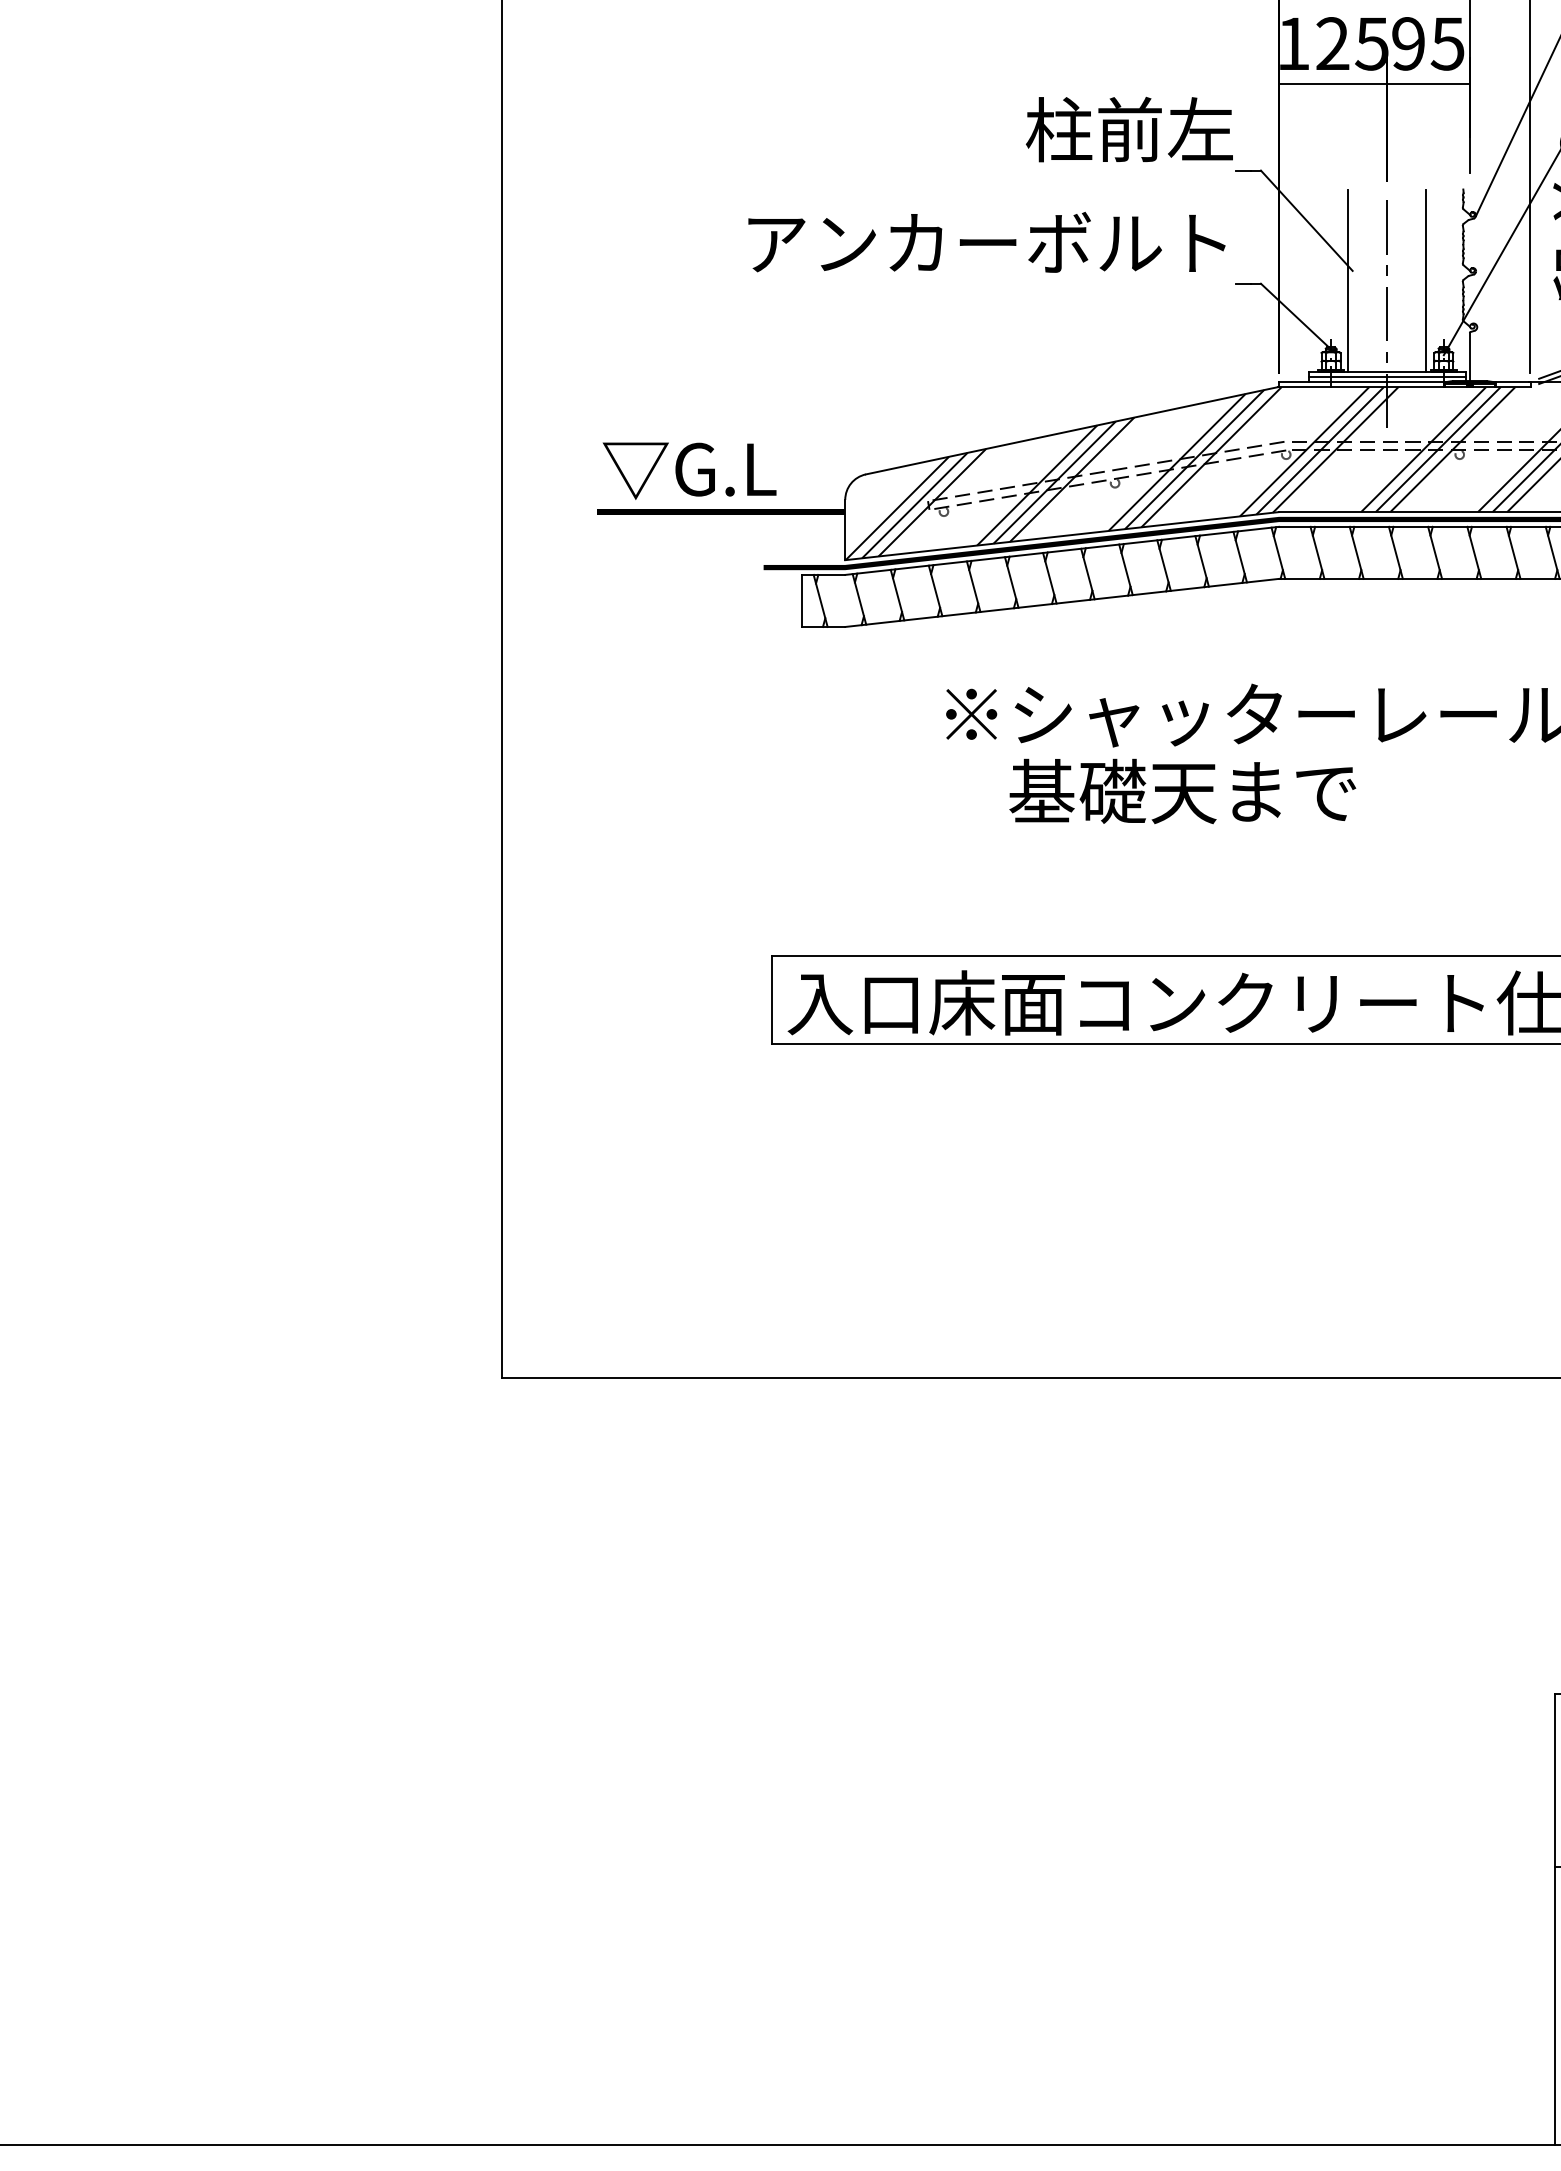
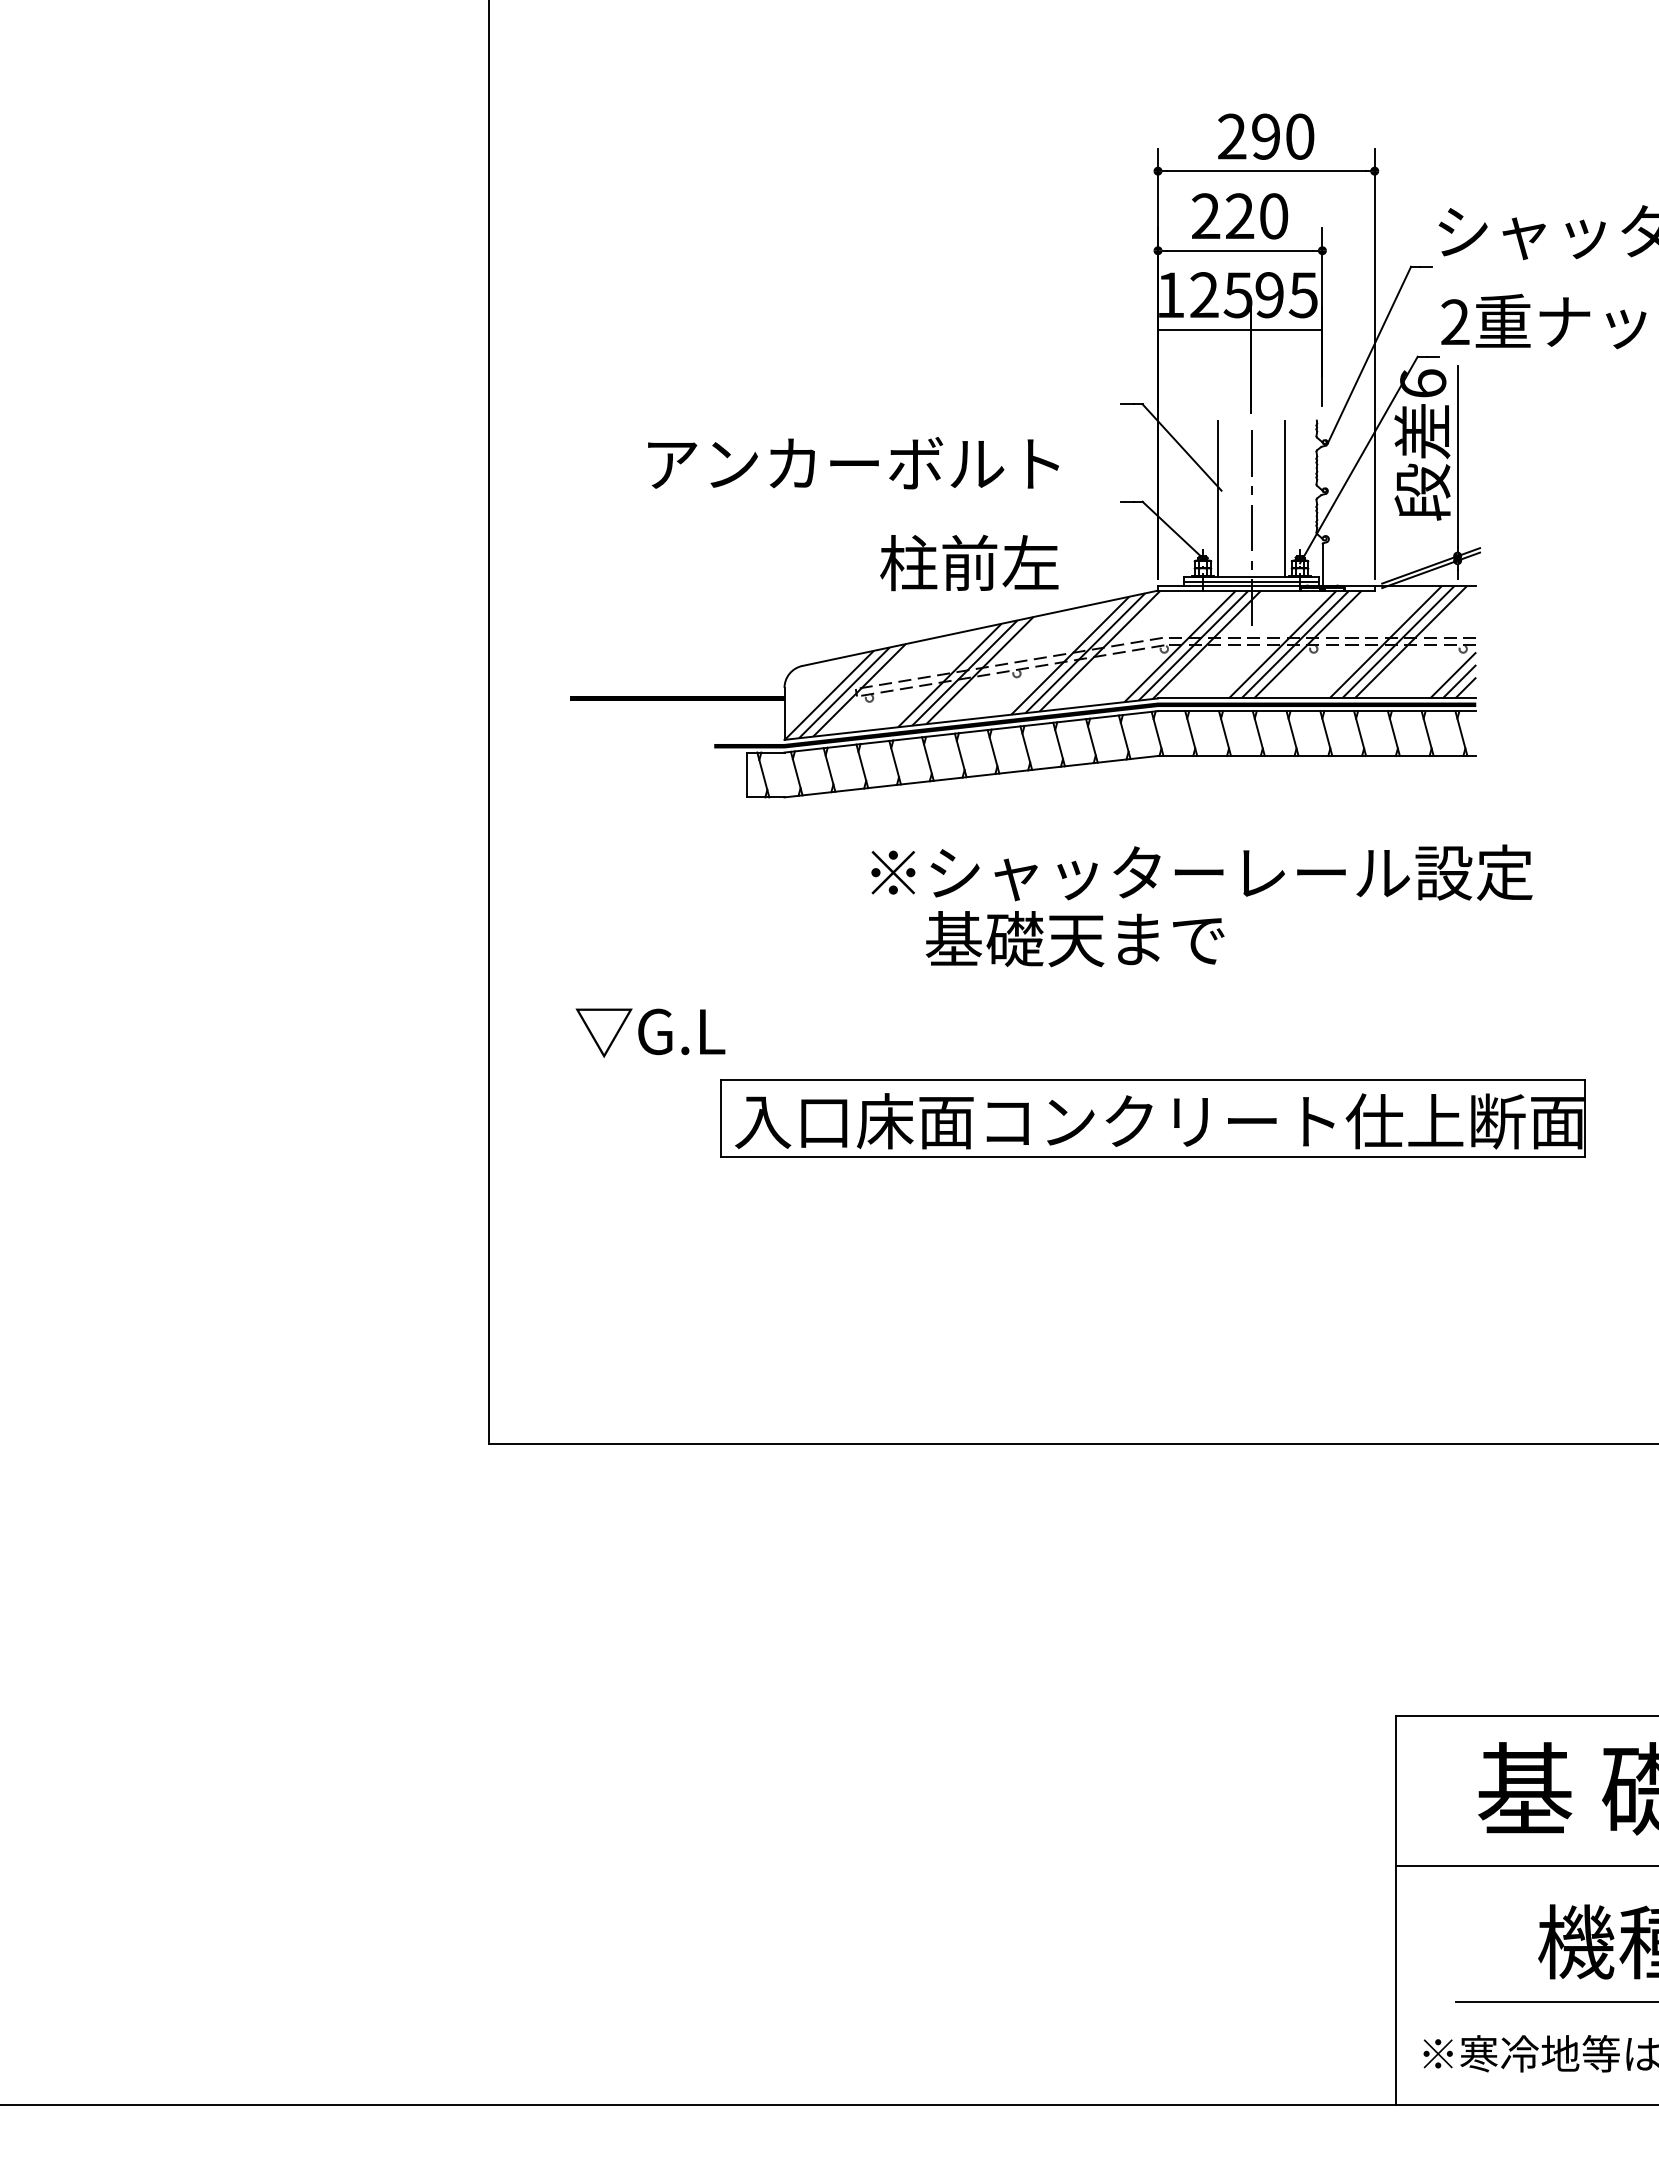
text: (1129, 129) -> (969, 562), moved
text: (986, 242) -> (853, 463), moved
text: (689, 470) -> (650, 1032), moved

